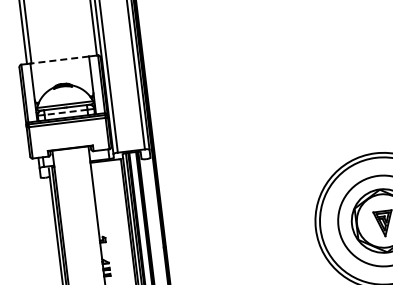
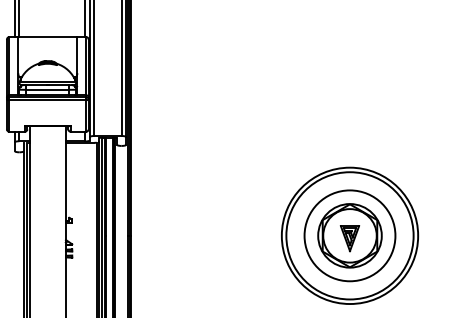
line: (59, 60) -> (47, 37), dashed -> solid
line: (65, 112) -> (47, 89), dashed -> solid

